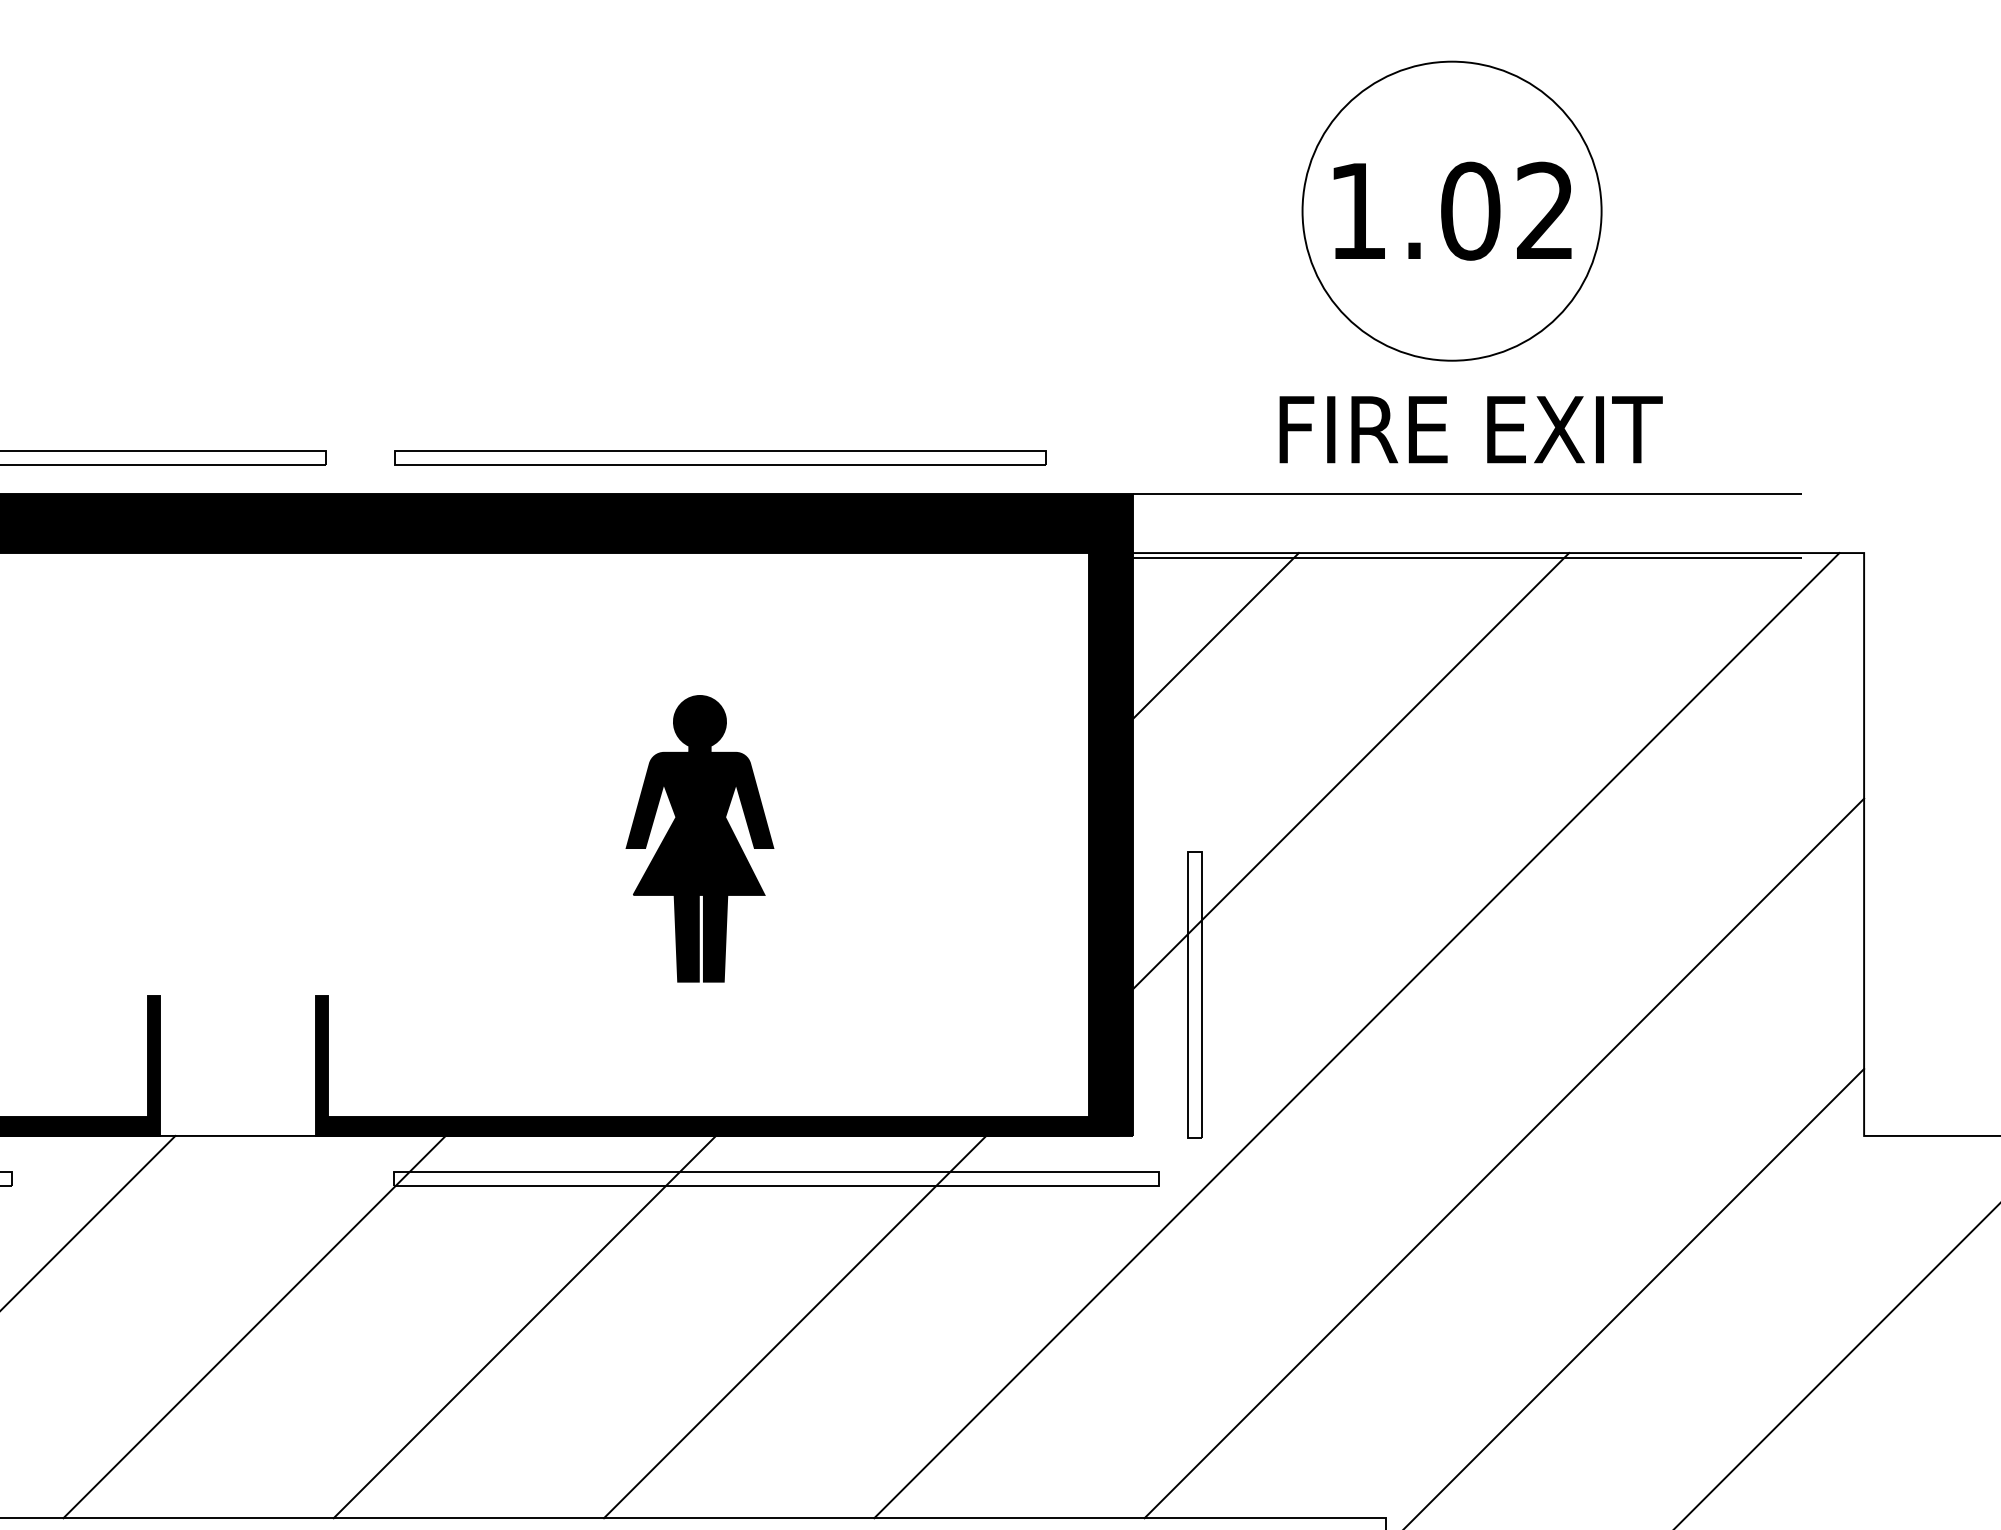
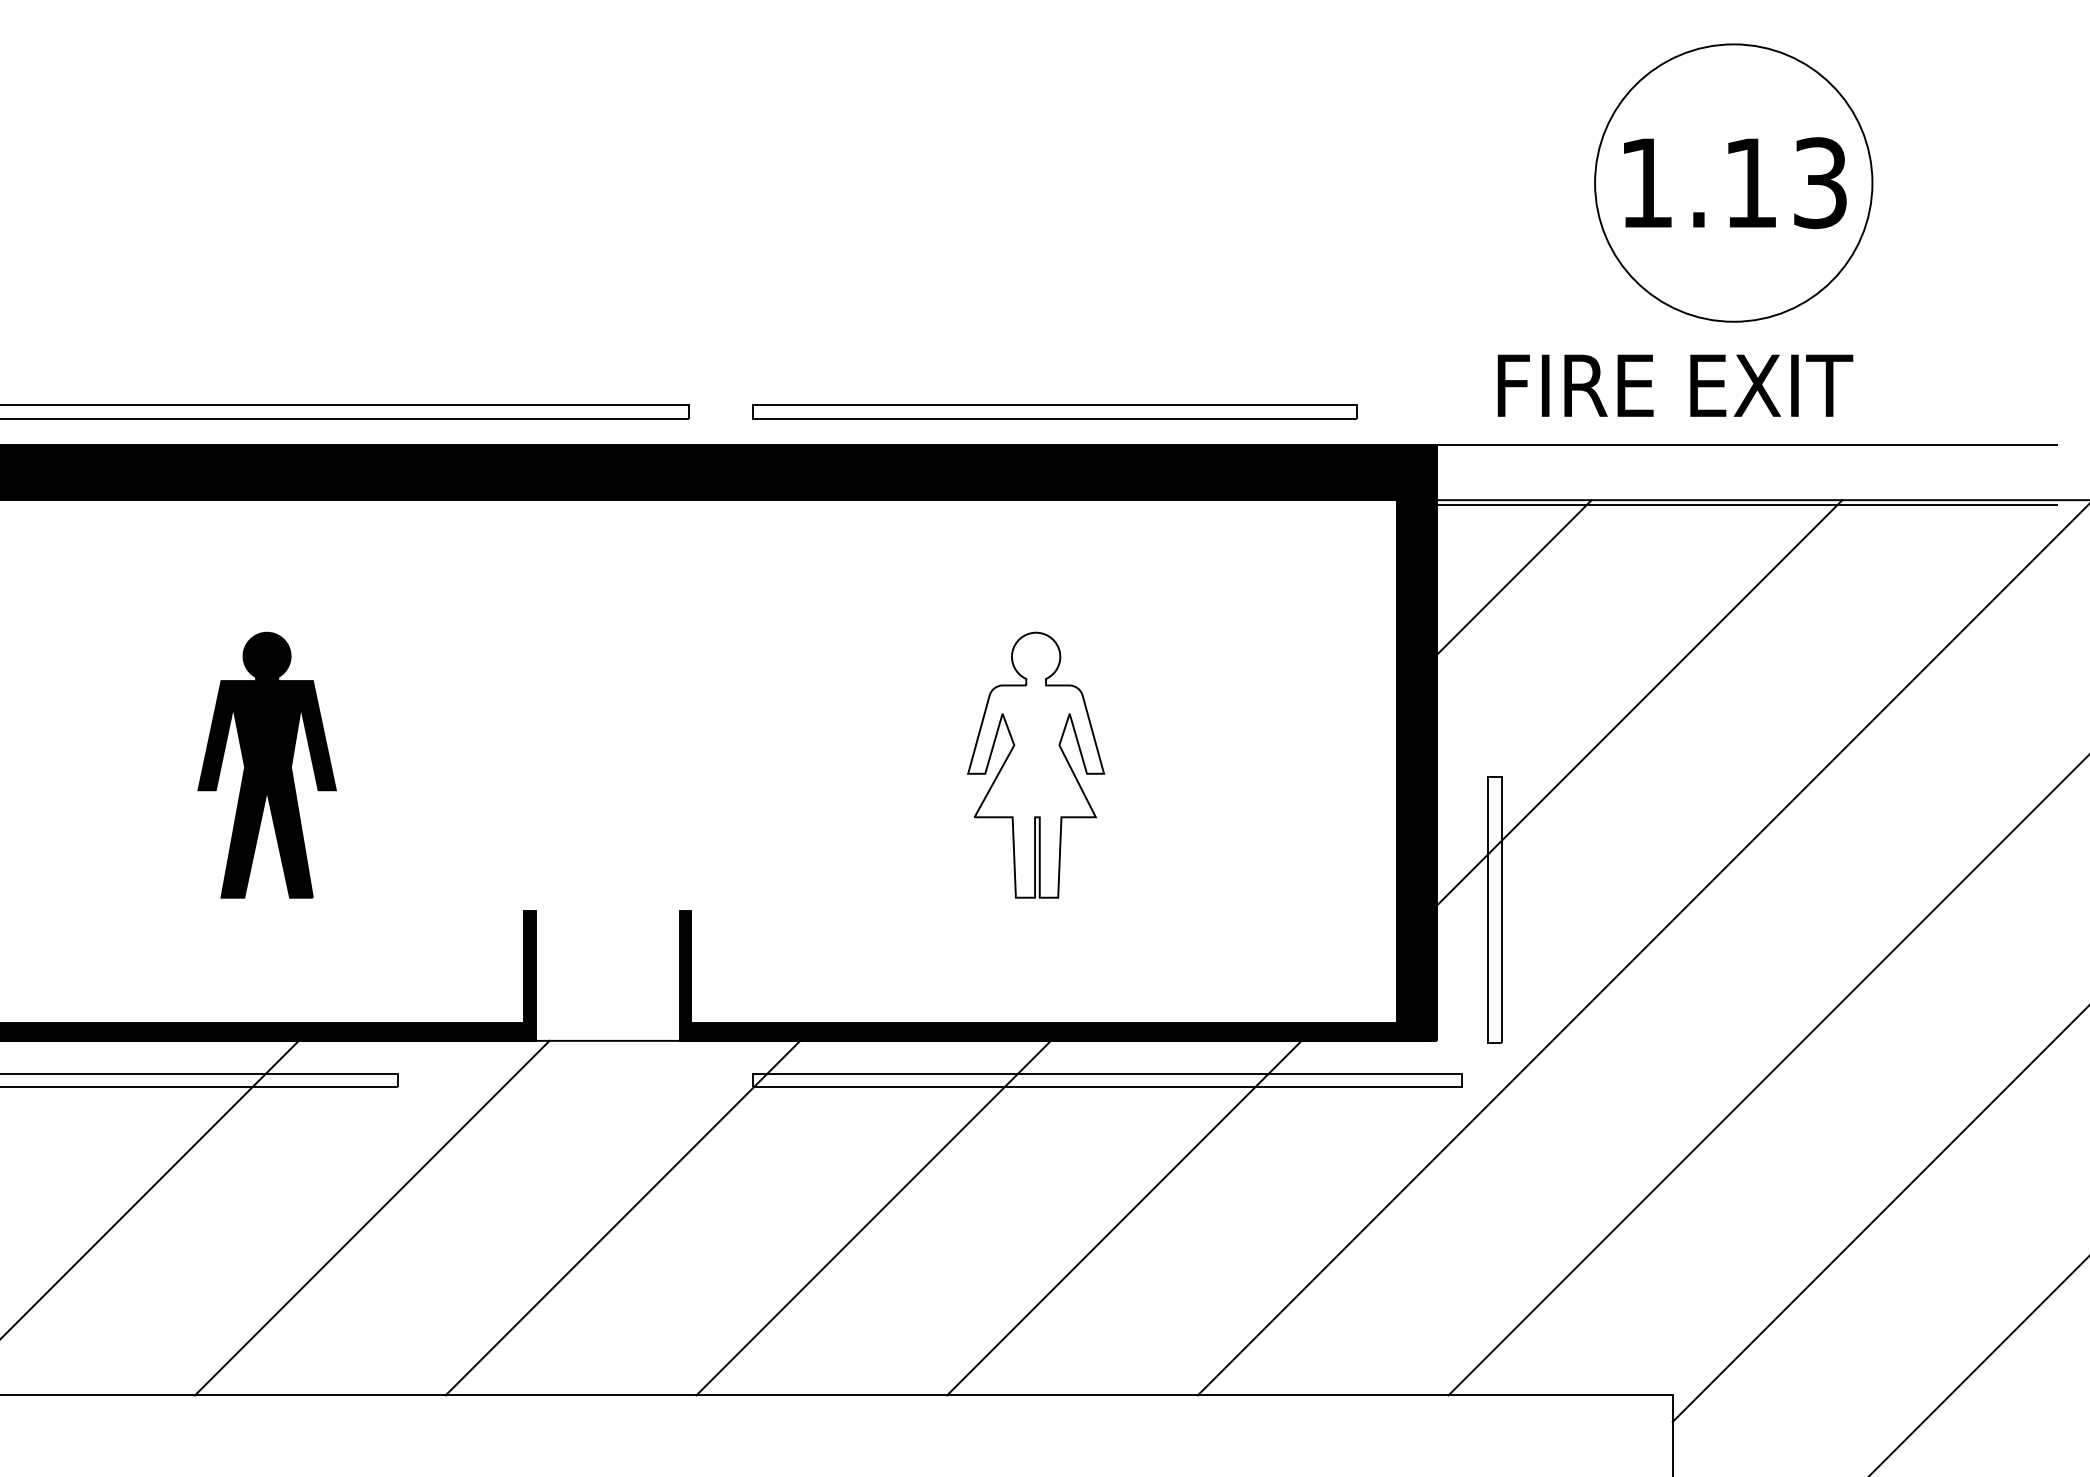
text: (1506, 211) -> (1784, 183), 1.02 -> 1.13
text: (1471, 429) -> (1675, 385), moved
fill: (700, 838) -> (1036, 764), removed

